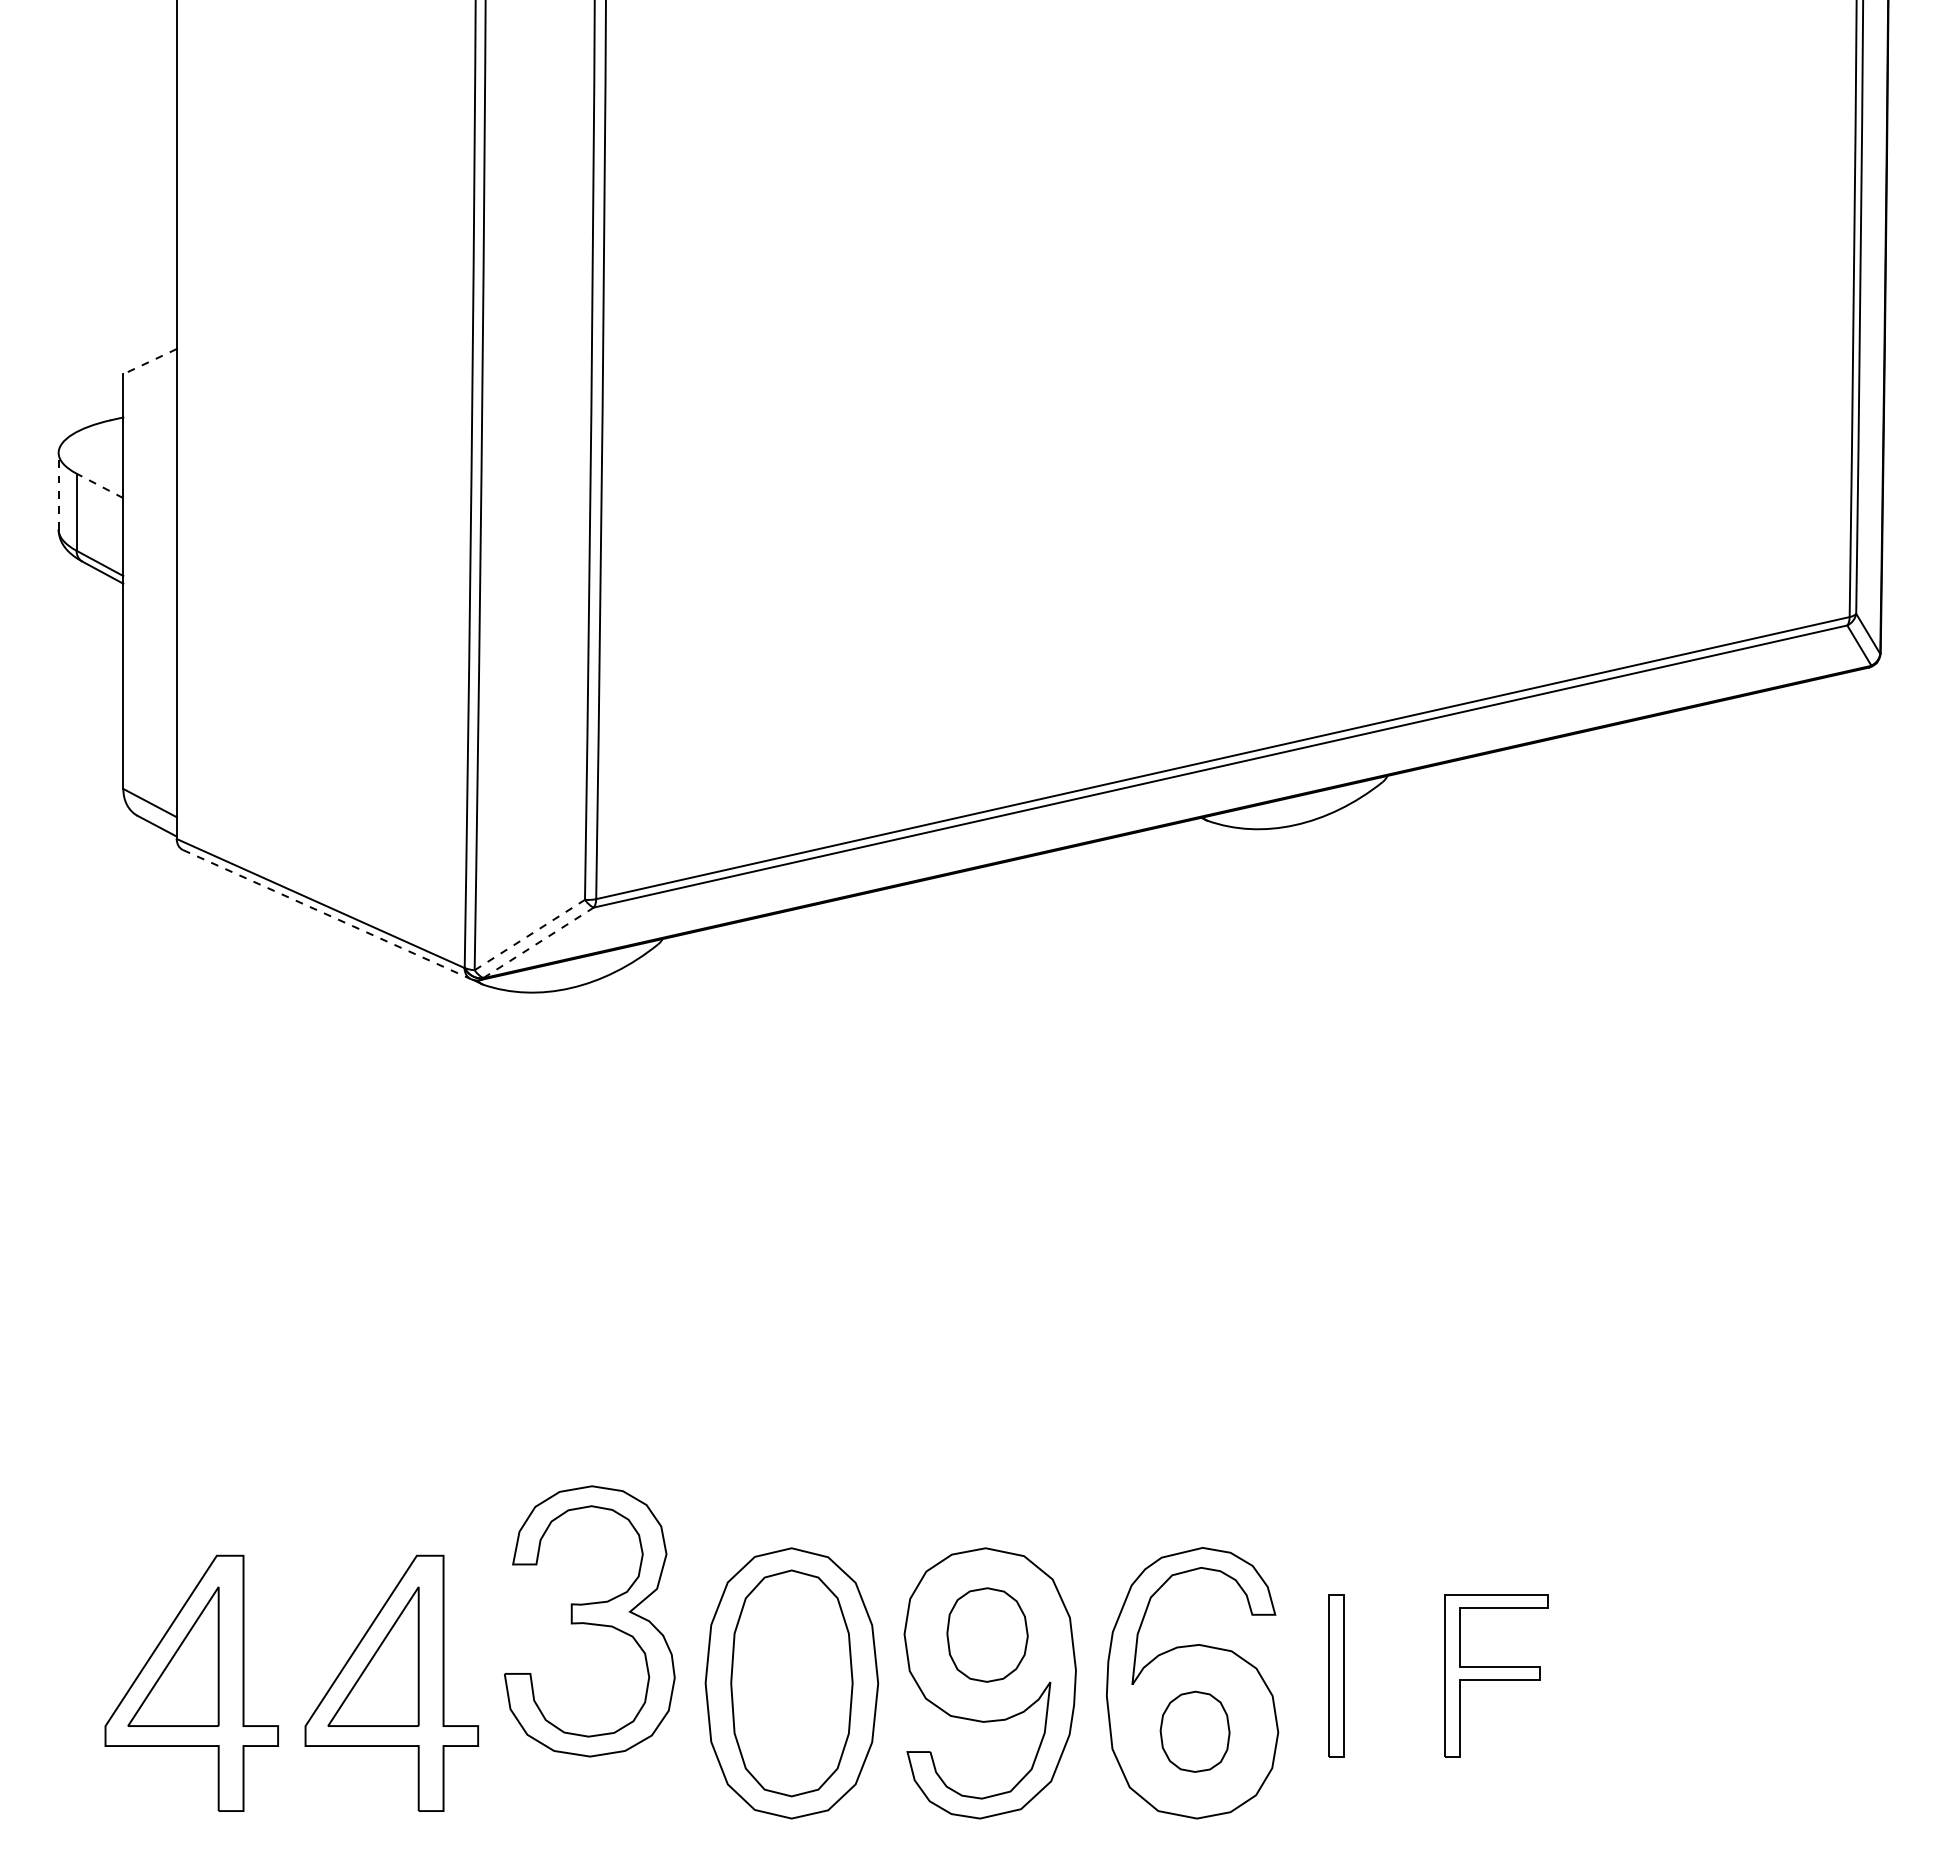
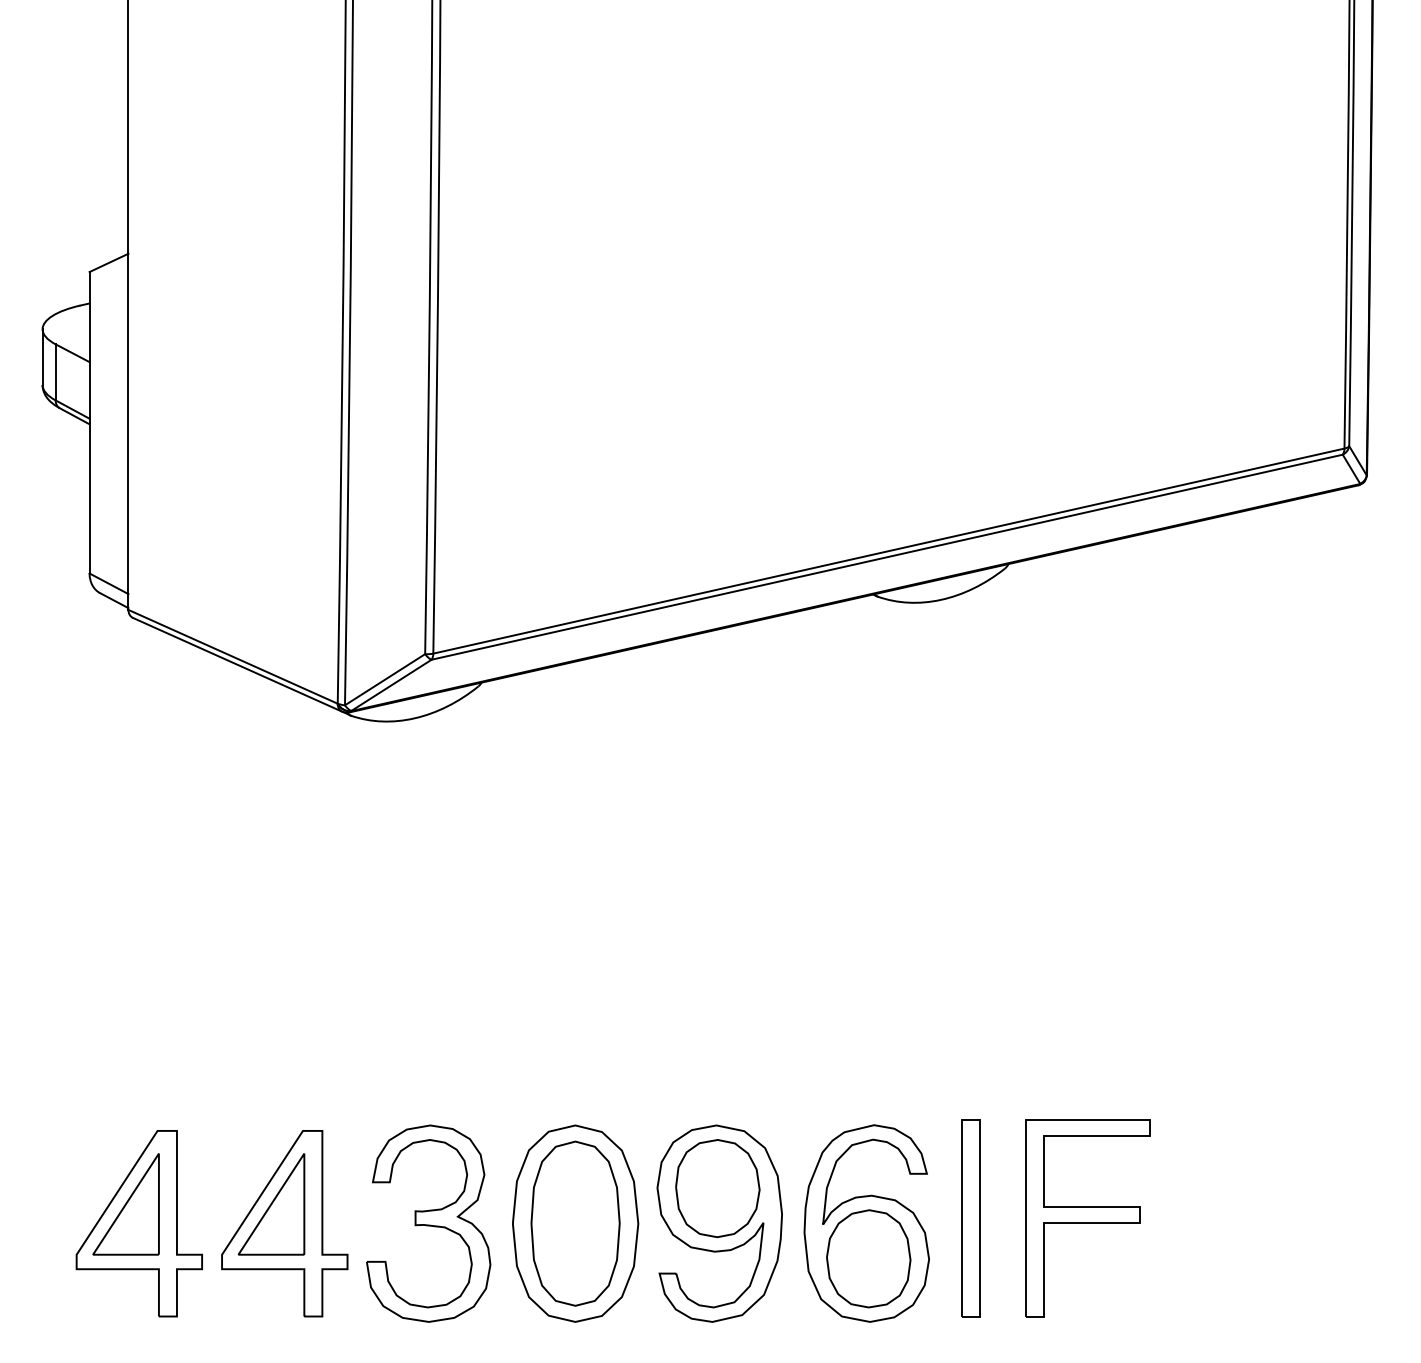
line: (150, 361) -> (109, 262), dashed -> solid
line: (99, 485) -> (72, 352), dashed -> solid
line: (58, 490) -> (42, 356), dashed -> solid
line: (326, 914) -> (237, 664), dashed -> solid
line: (530, 934) -> (385, 679), dashed -> solid
line: (539, 942) -> (392, 685), dashed -> solid
part: (589, 1621) -> (428, 1223), moved
part: (987, 1634) -> (717, 1188), size x1.43
part: (1336, 1675) -> (971, 1217), size x1.67
part: (1496, 1675) -> (1087, 1217), size x1.67
part: (1194, 1731) -> (868, 1258), size x1.67

